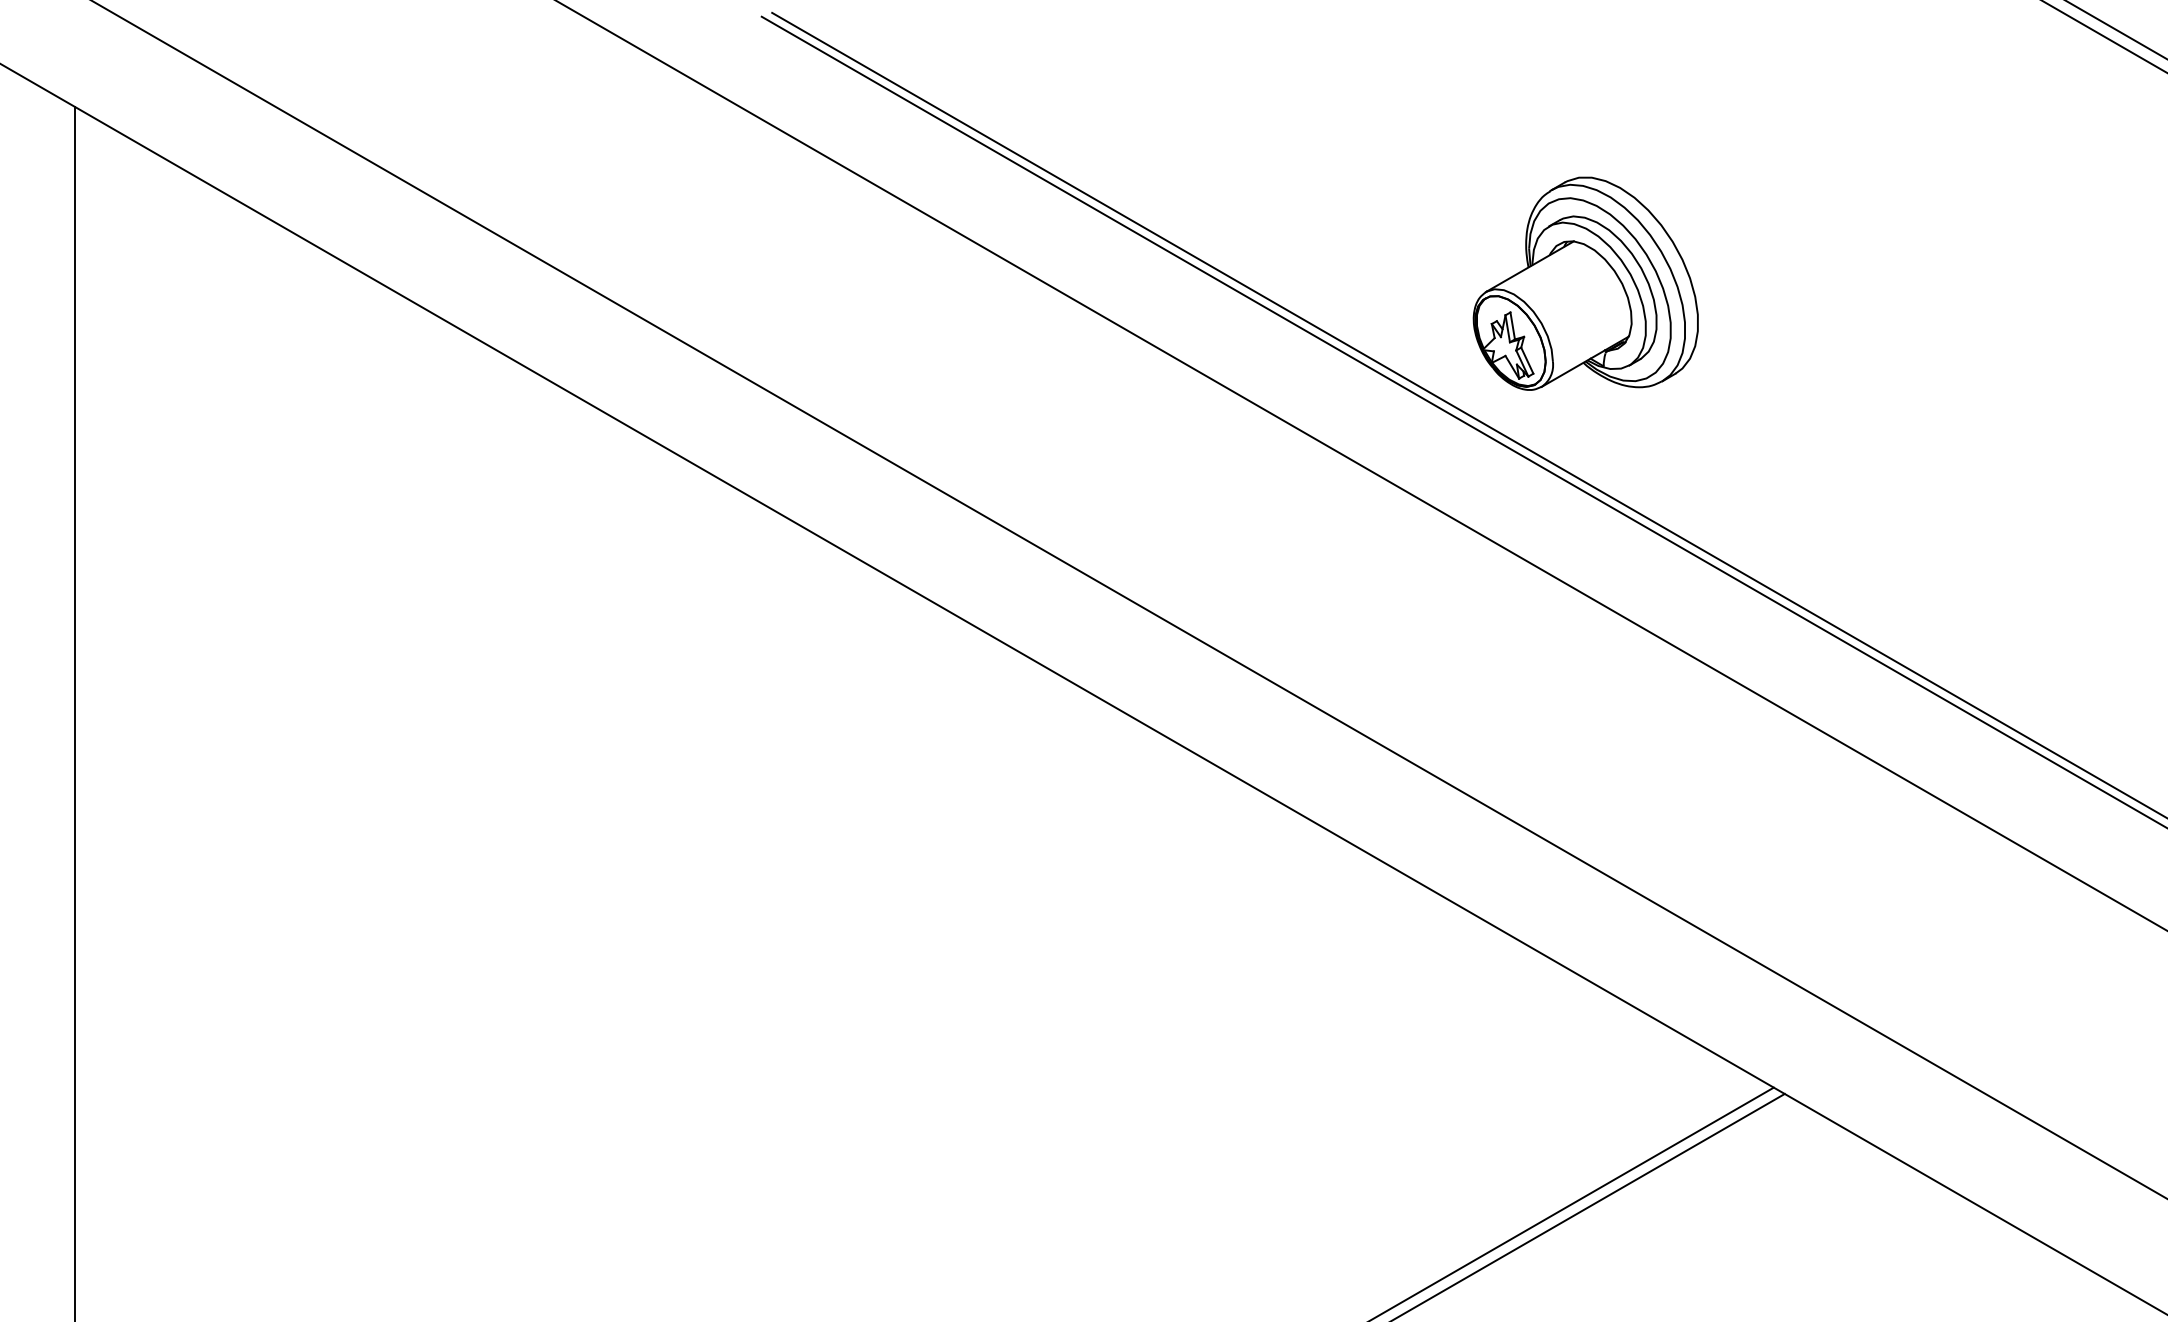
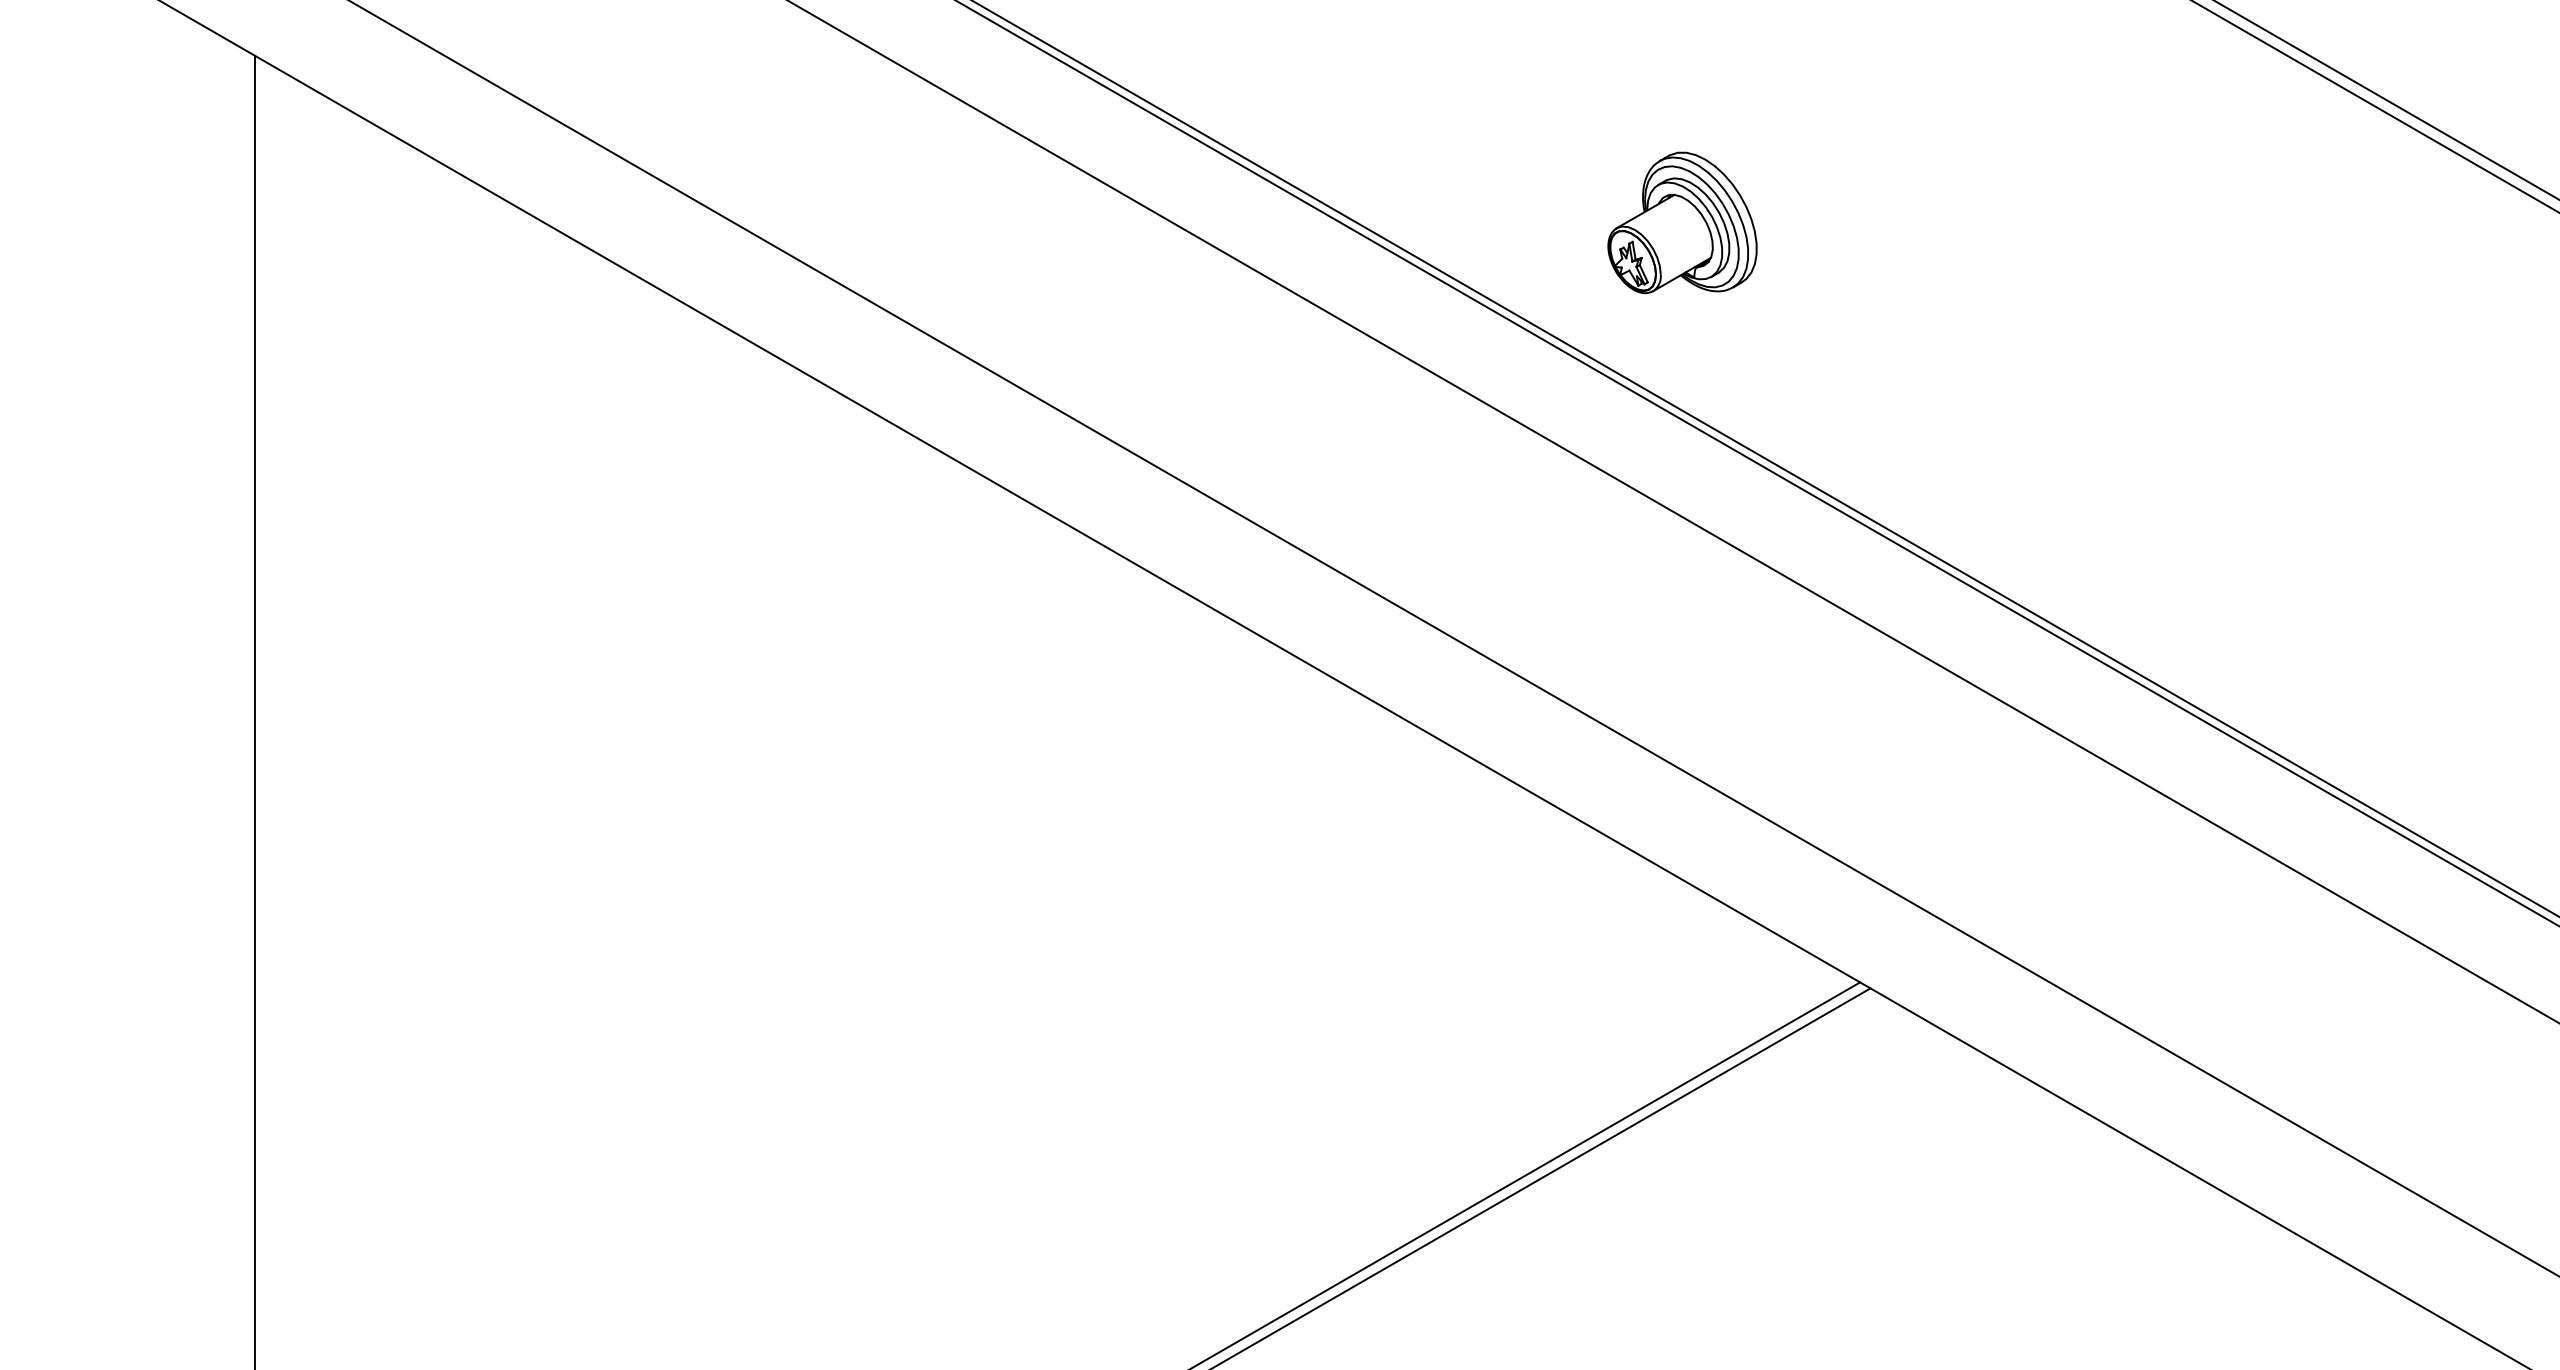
part: (1585, 283) -> (1682, 222), size x0.7

